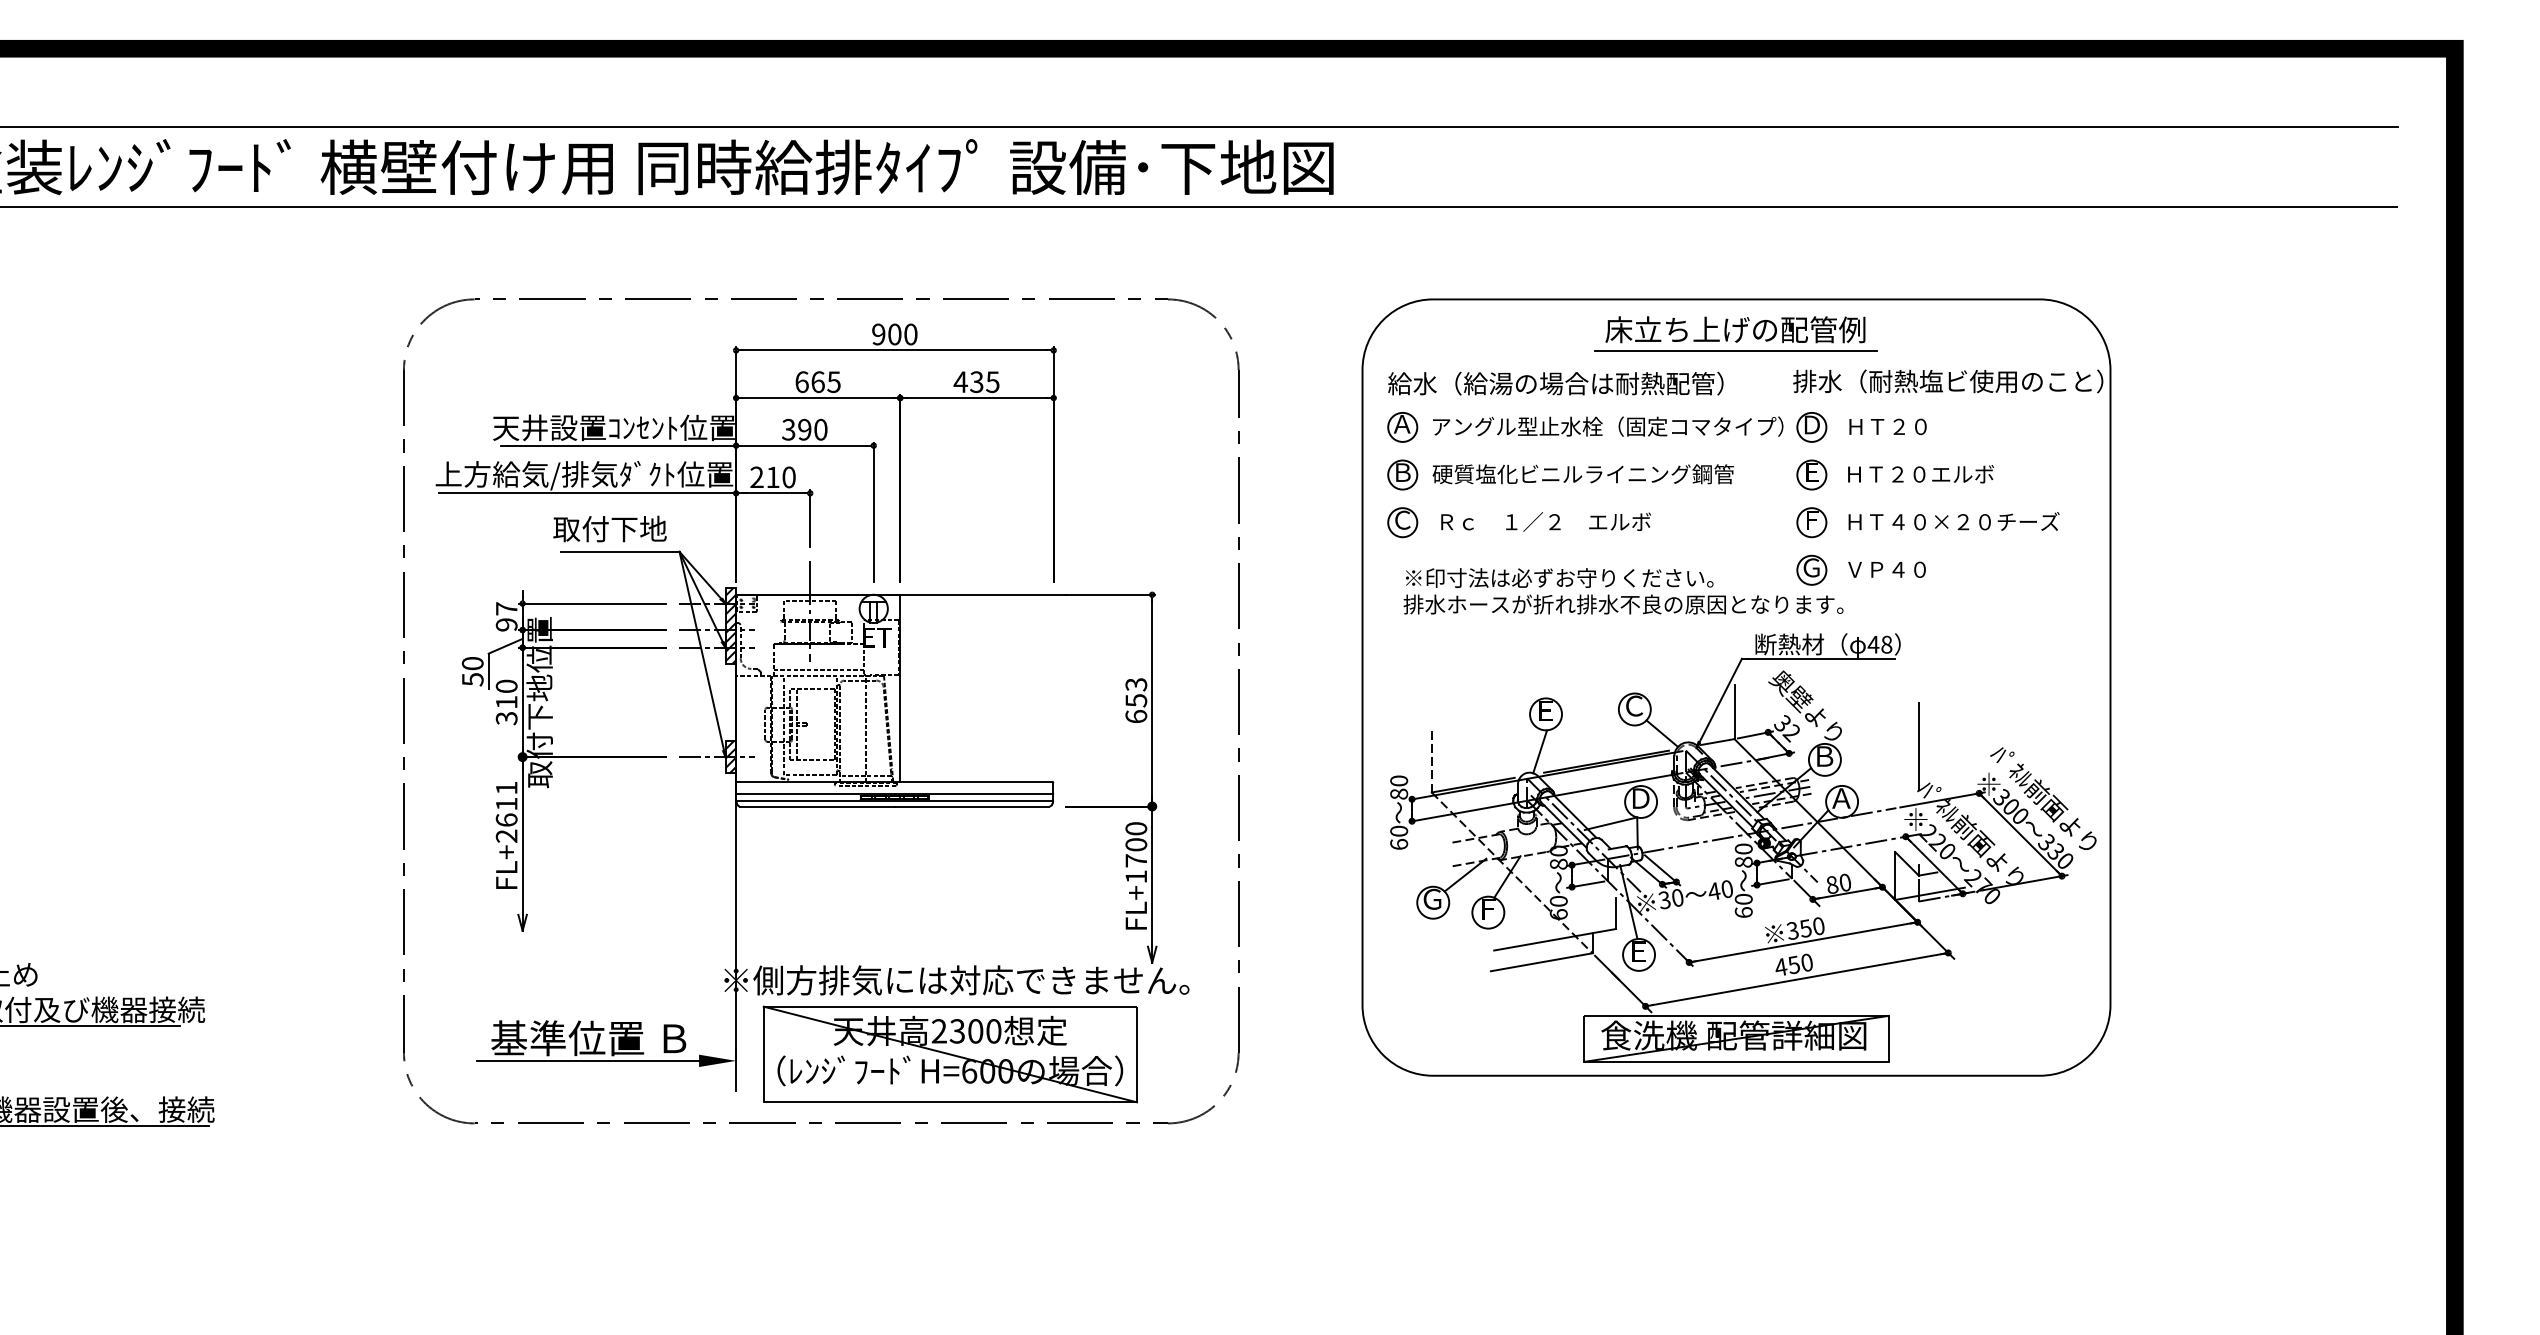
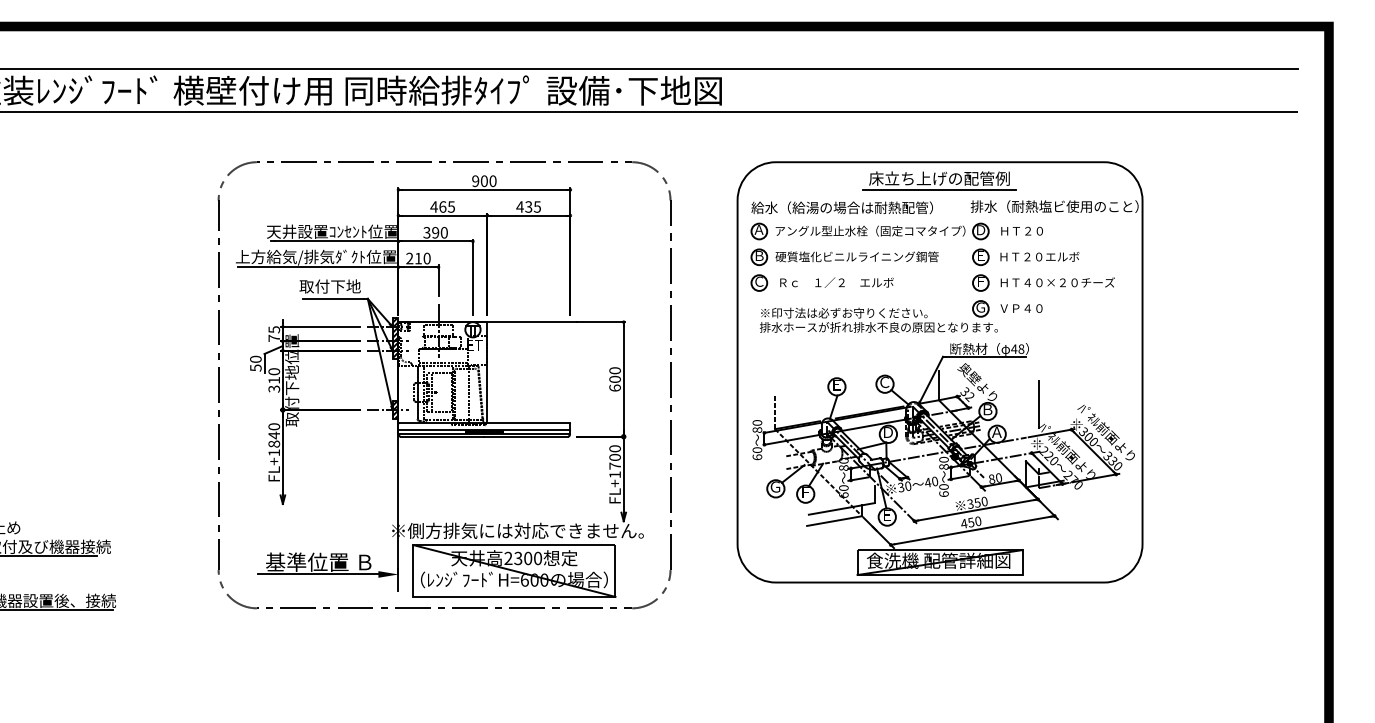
text: (800, 381) -> (433, 206), 665 -> 465
text: (507, 615) -> (274, 333), 97 -> 75
text: (1135, 693) -> (614, 375), 653 -> 600
text: (507, 811) -> (274, 439), FL+2611 -> FL+1840

